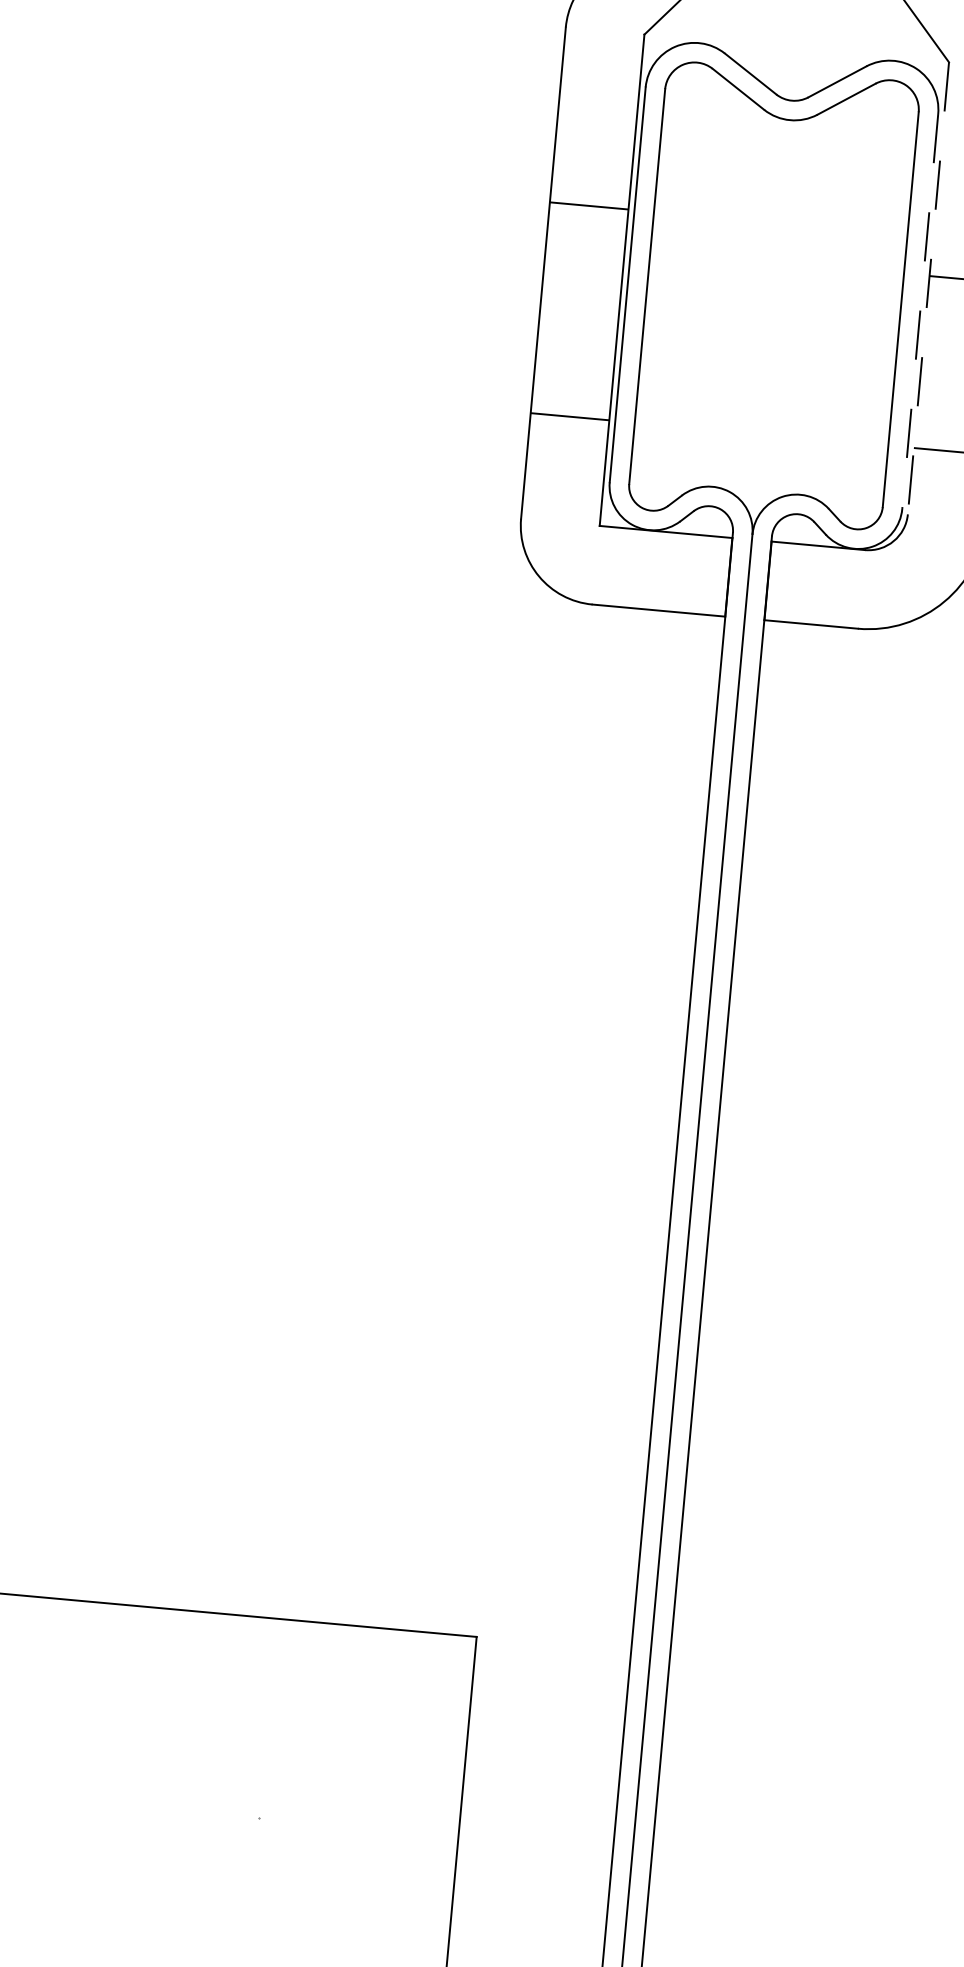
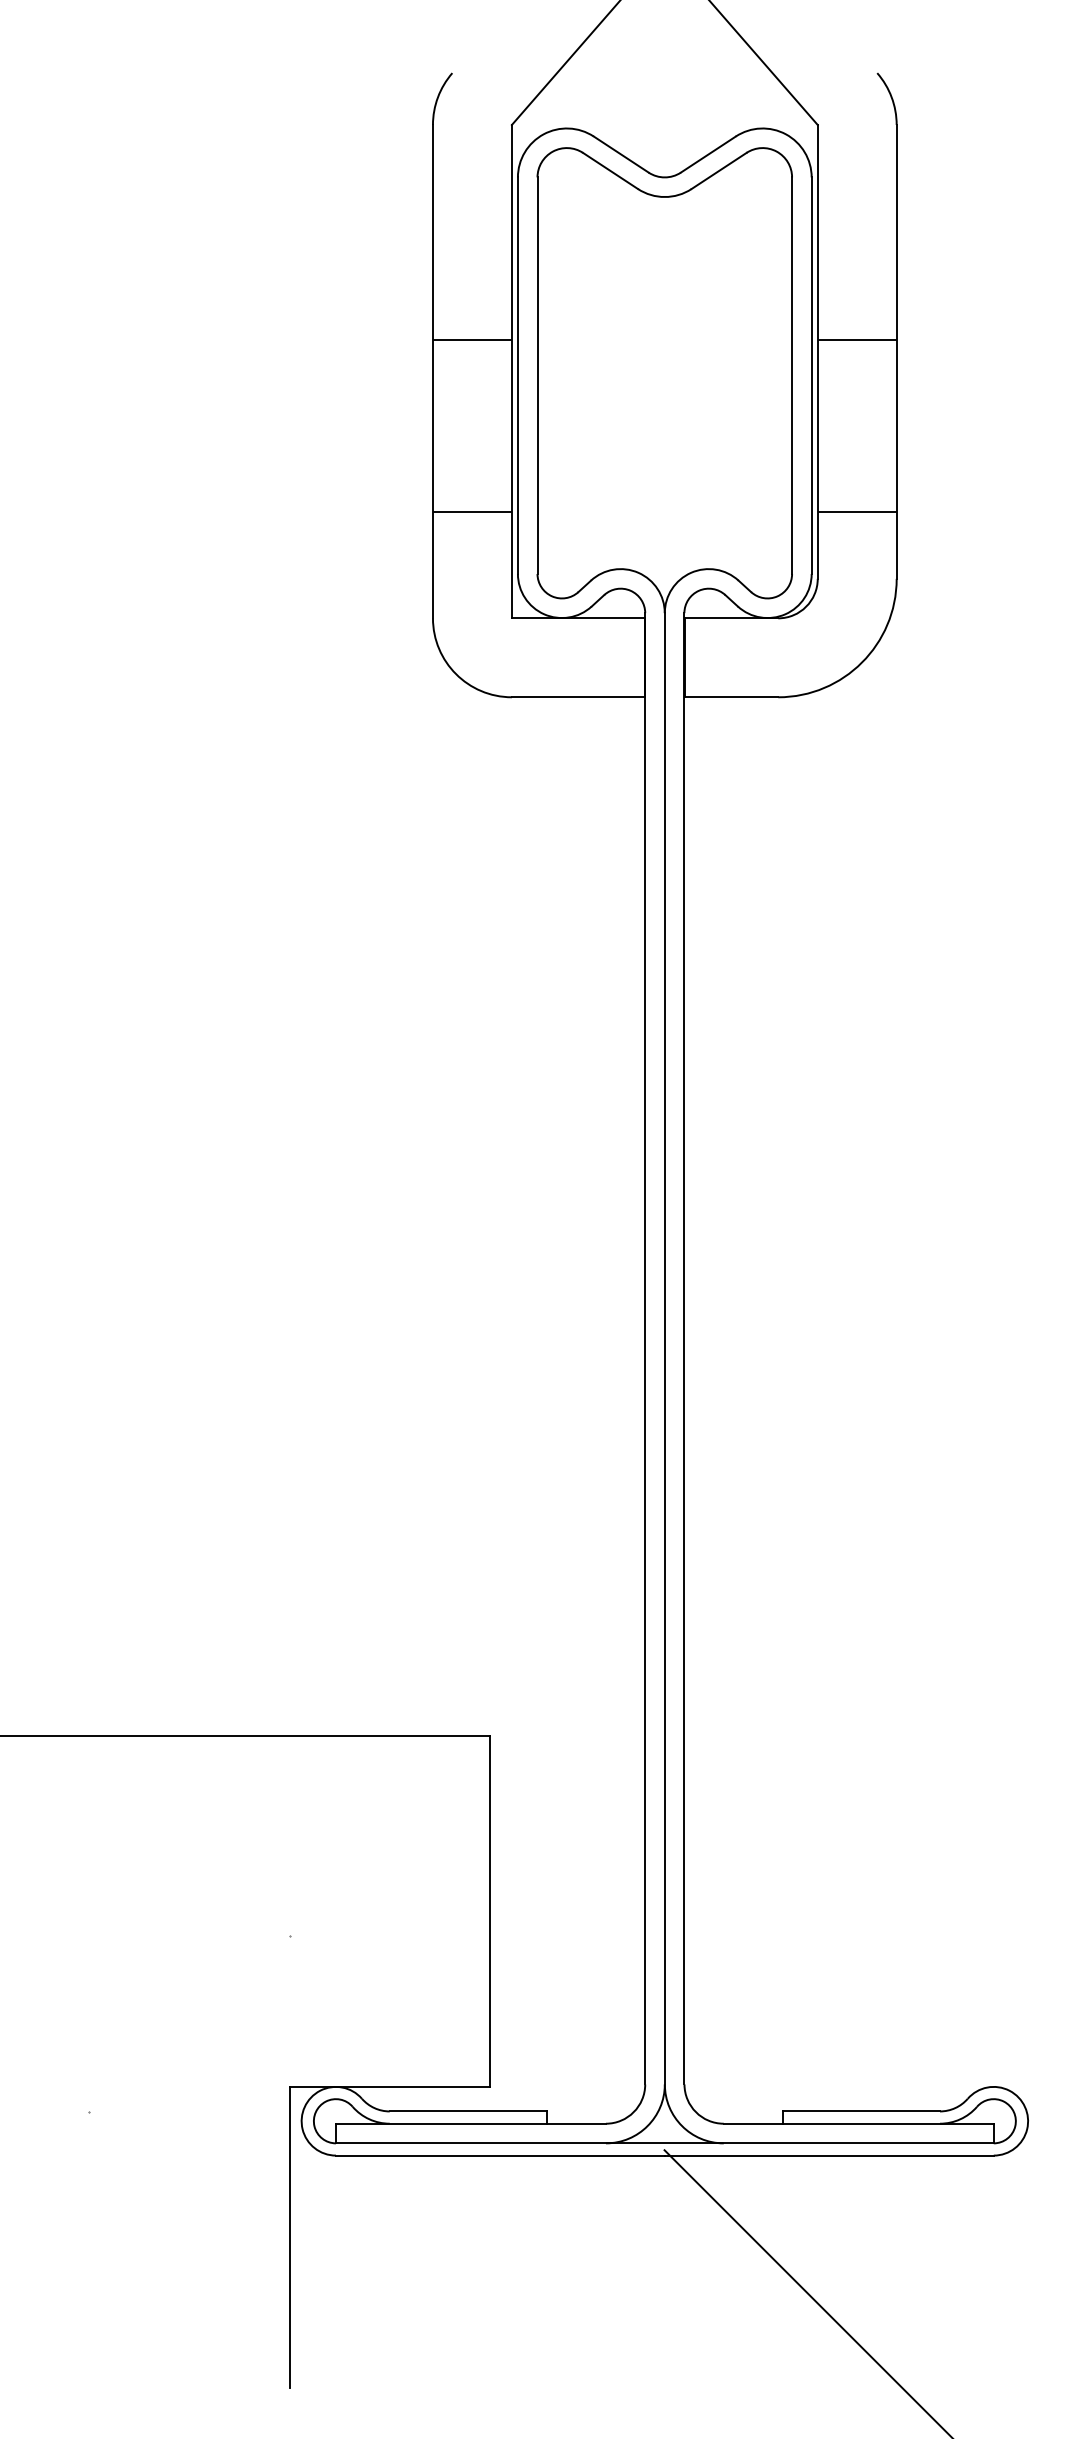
line: (588, 205) -> (471, 339), moved
line: (928, 287) -> (817, 351), dashed -> solid
line: (919, 312) -> (811, 376), dashed -> solid

